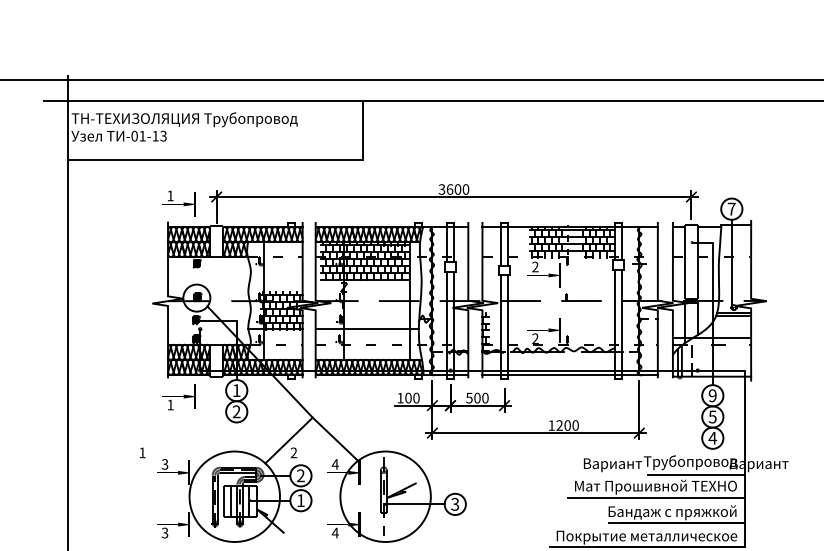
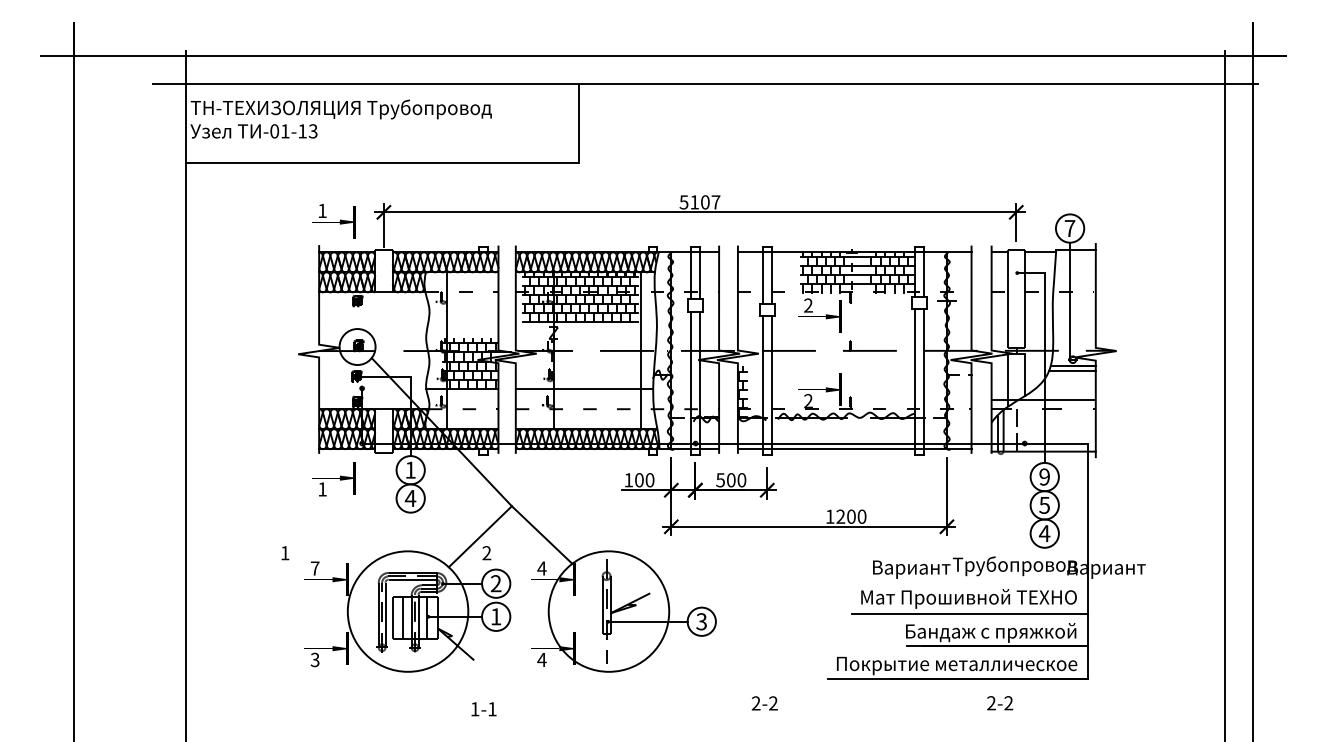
text: (454, 189) -> (700, 202), 3600 -> 5107
text: (236, 411) -> (410, 497), 2 -> 4
text: (164, 464) -> (314, 568), 3 -> 7
line: (696, 474) -> (1022, 582), removed

